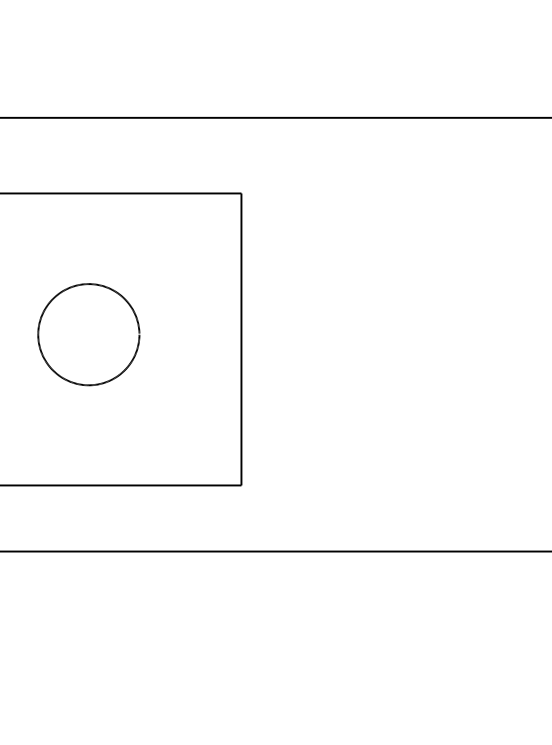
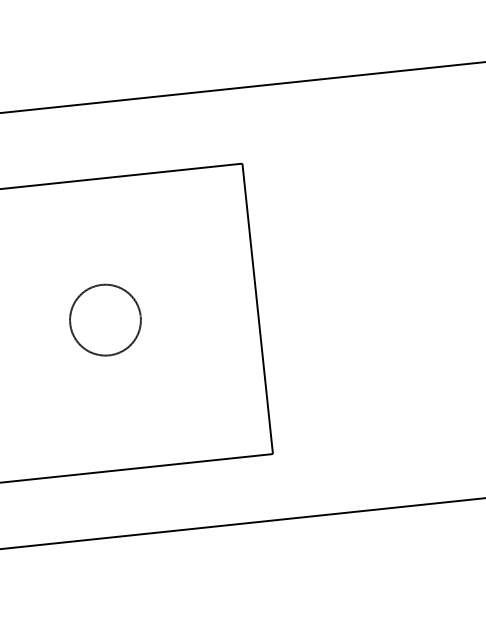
part: (88, 334) -> (105, 319), size x0.7

